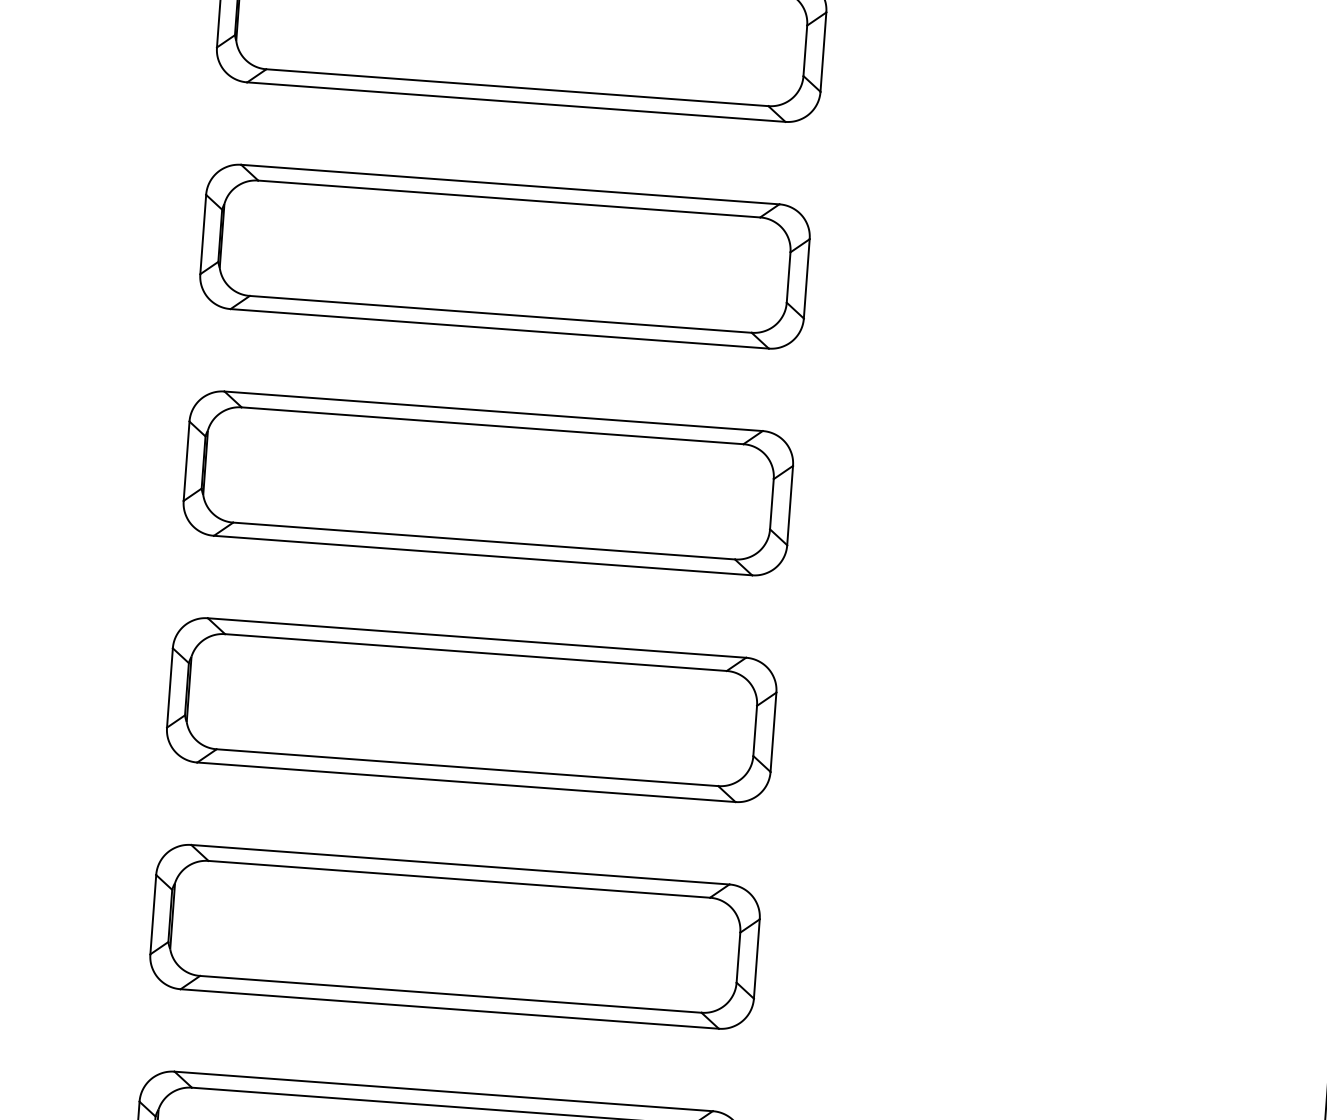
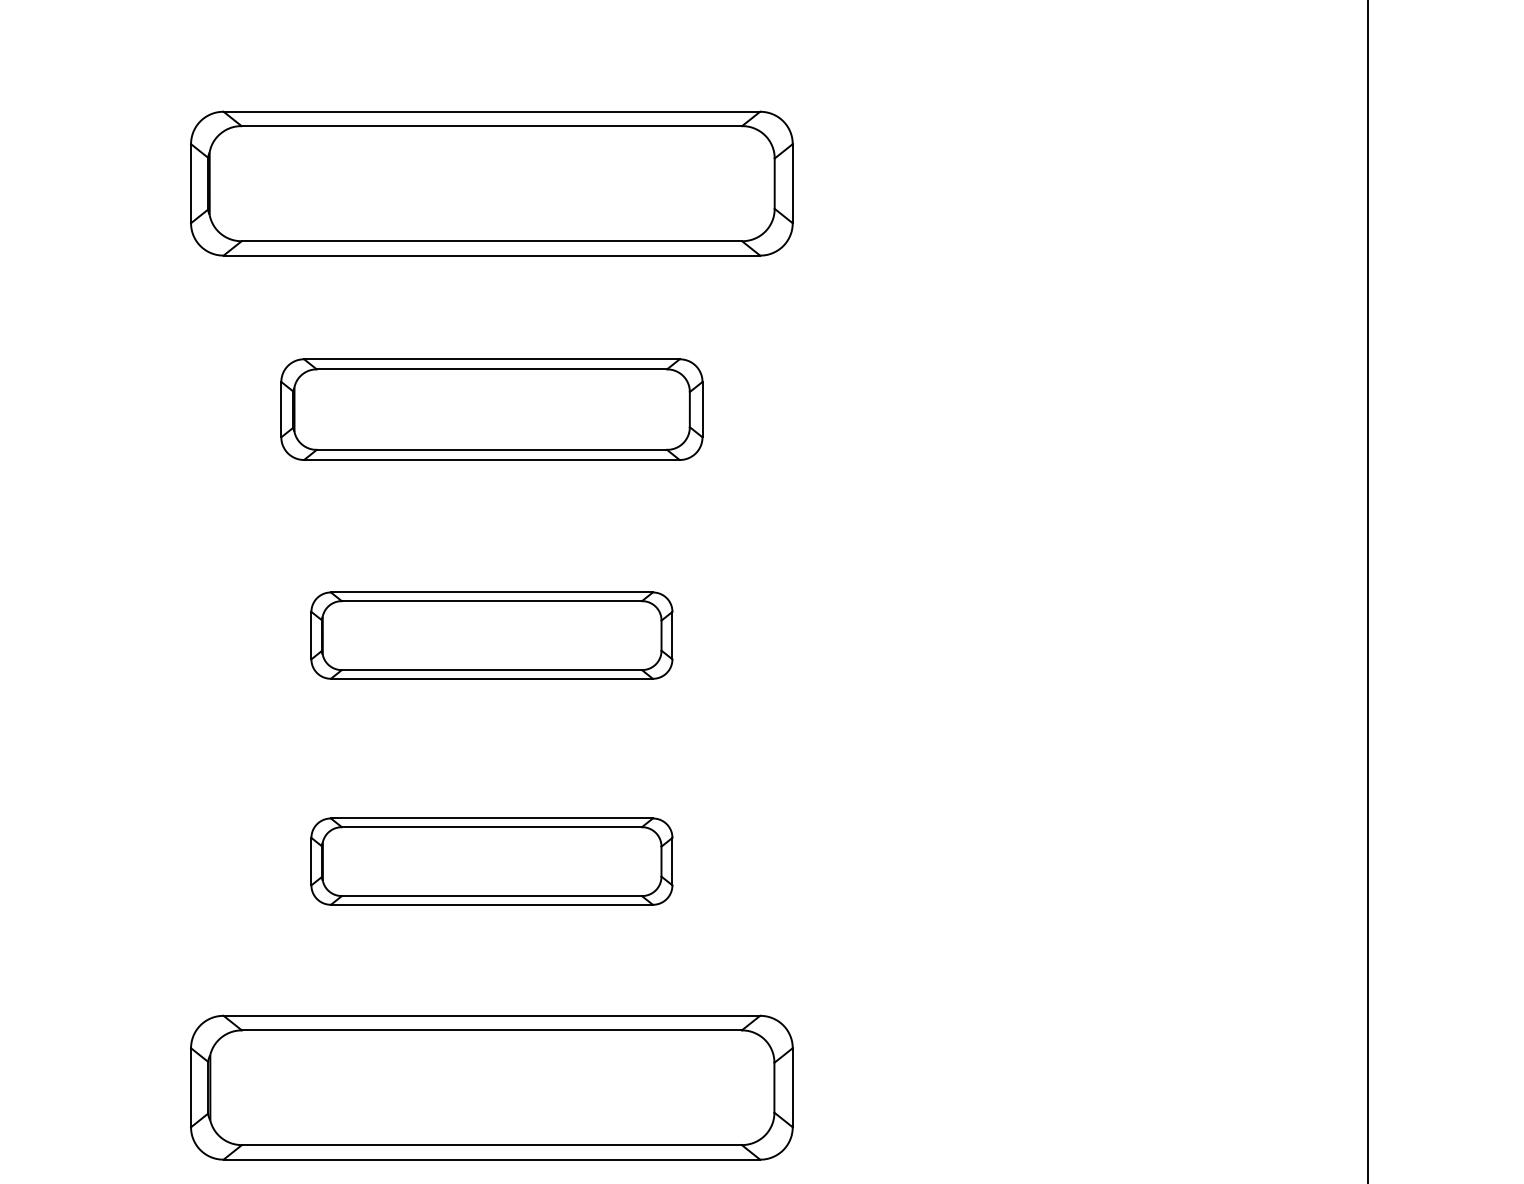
part: (504, 256) -> (491, 409), size x0.7
part: (487, 483) -> (491, 635), size x0.6
part: (471, 709) -> (491, 861), size x0.6

